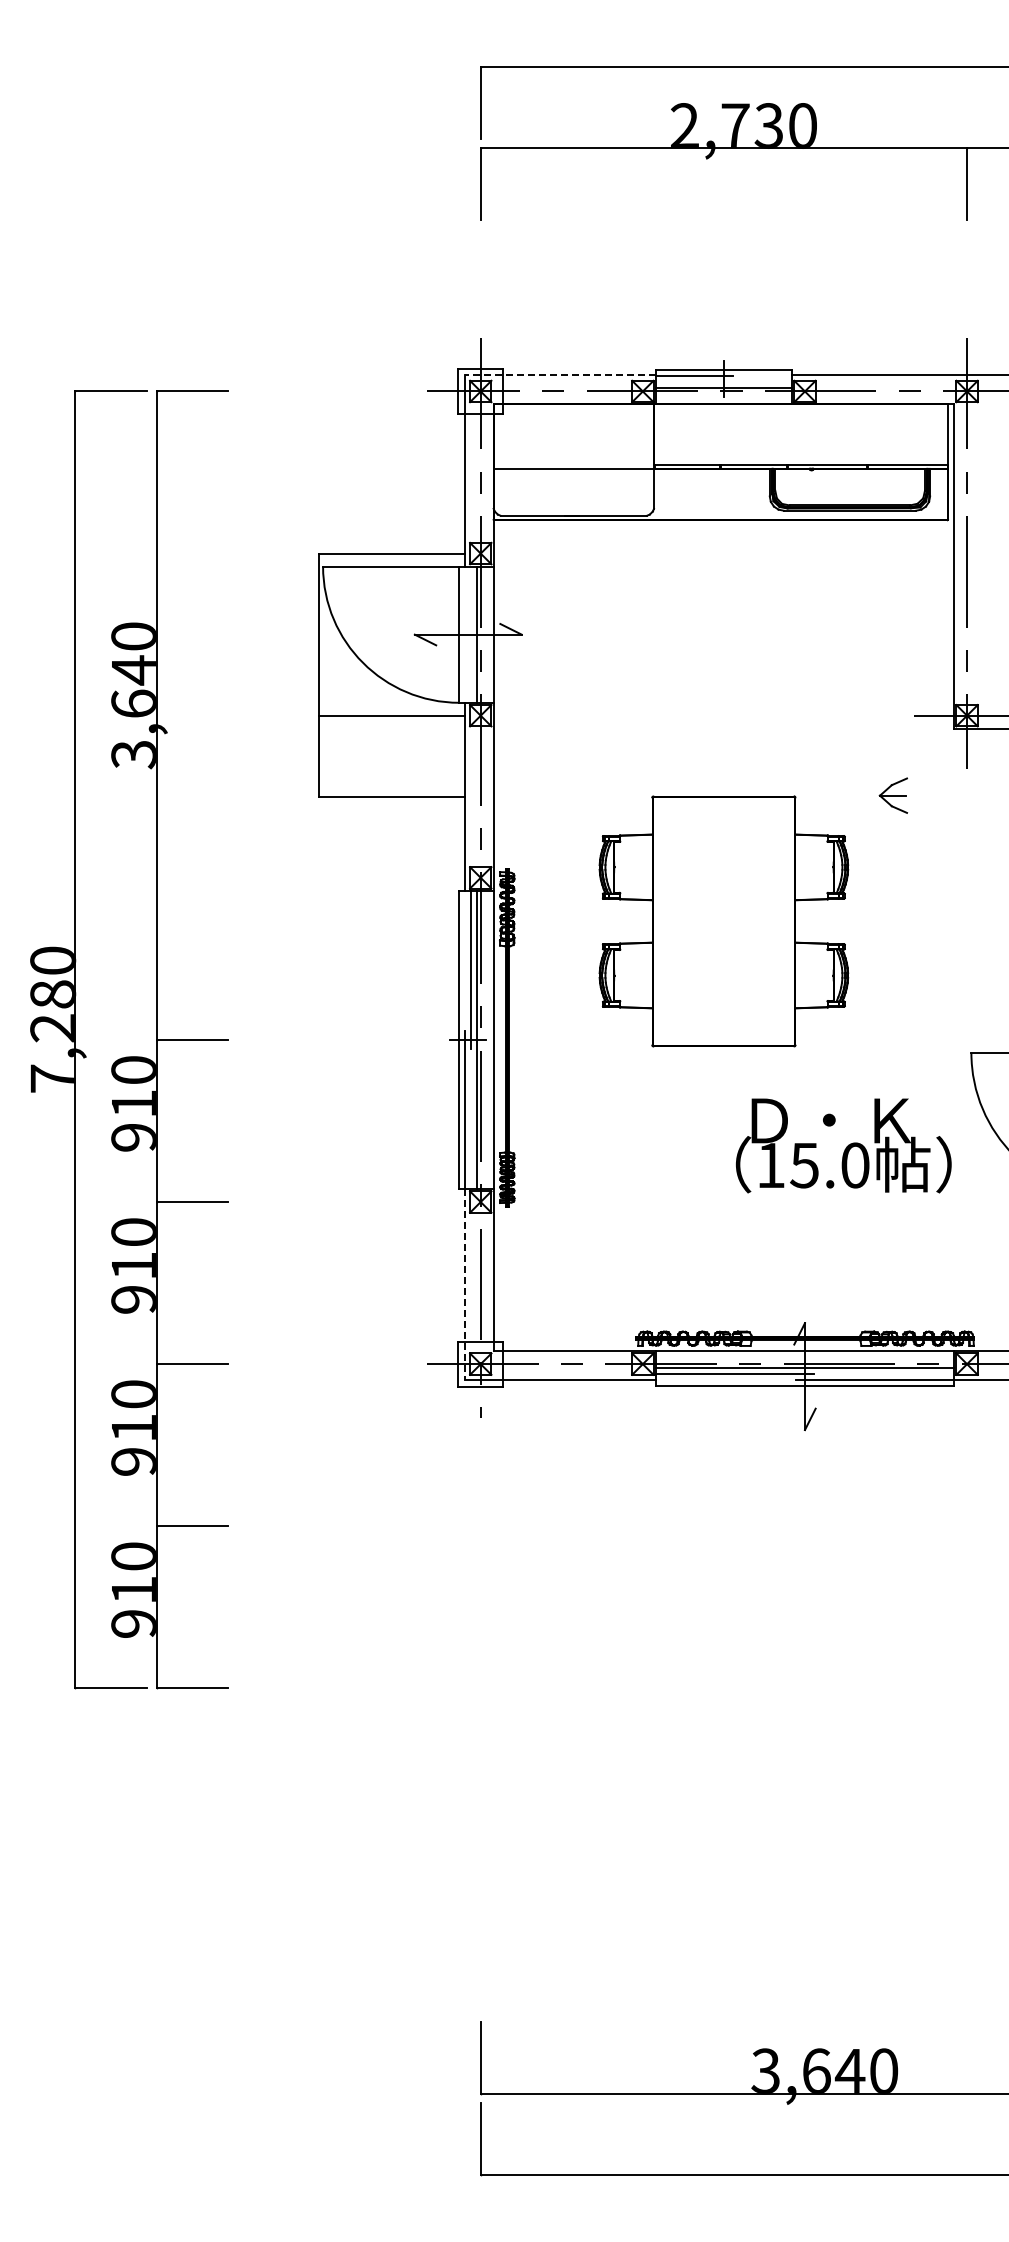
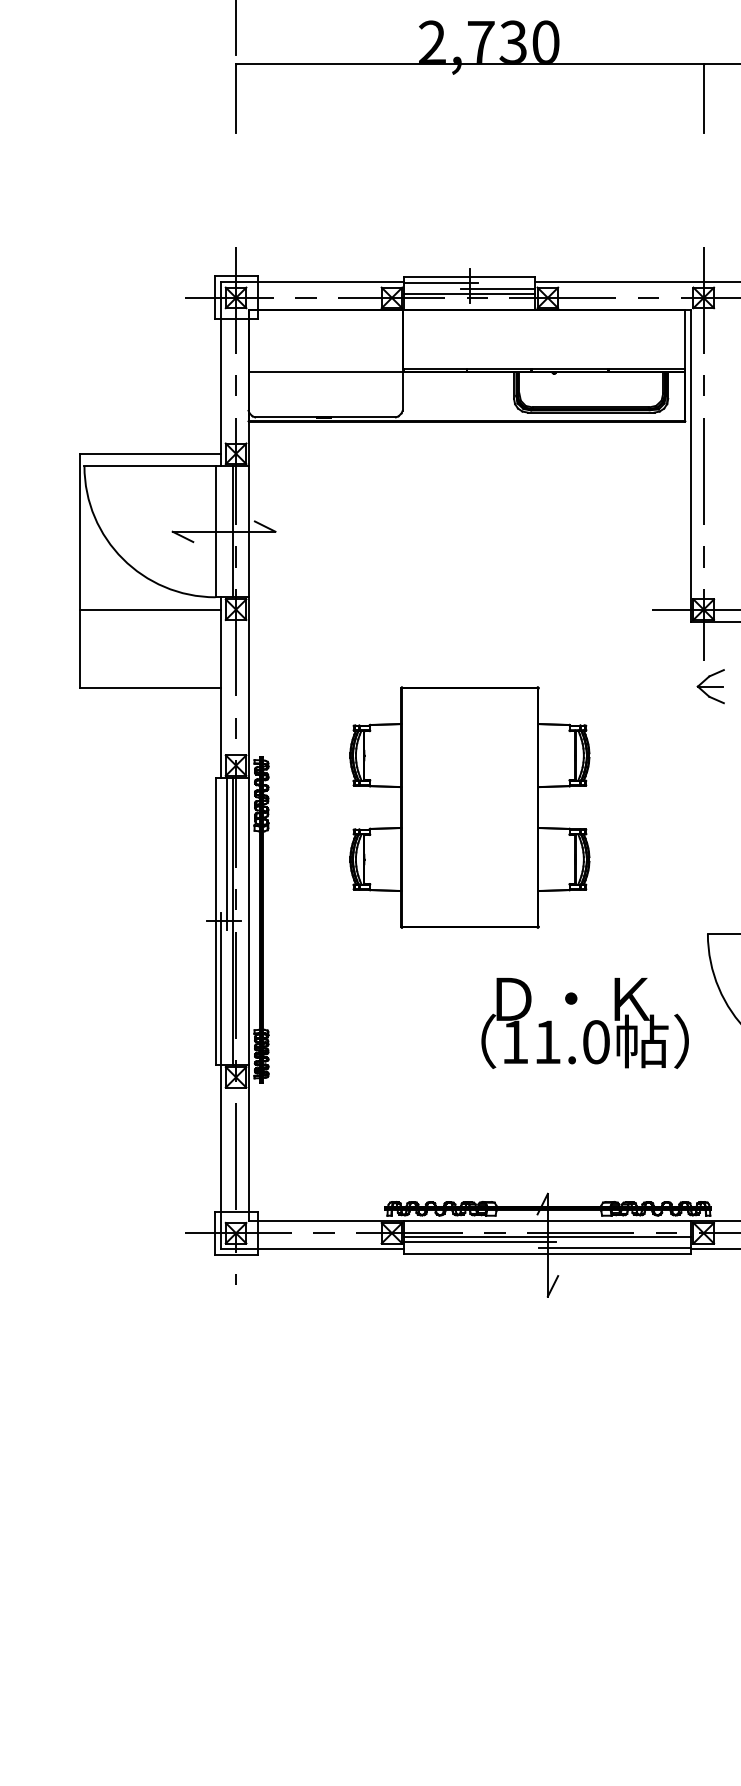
line: (560, 375) -> (312, 282), dashed -> solid
line: (753, 381) -> (498, 288), added
part: (892, 795) -> (709, 686), moved
text: (804, 1165) -> (547, 1042), 15.0 -> 11.0
line: (464, 1284) -> (220, 1156), dashed -> solid

